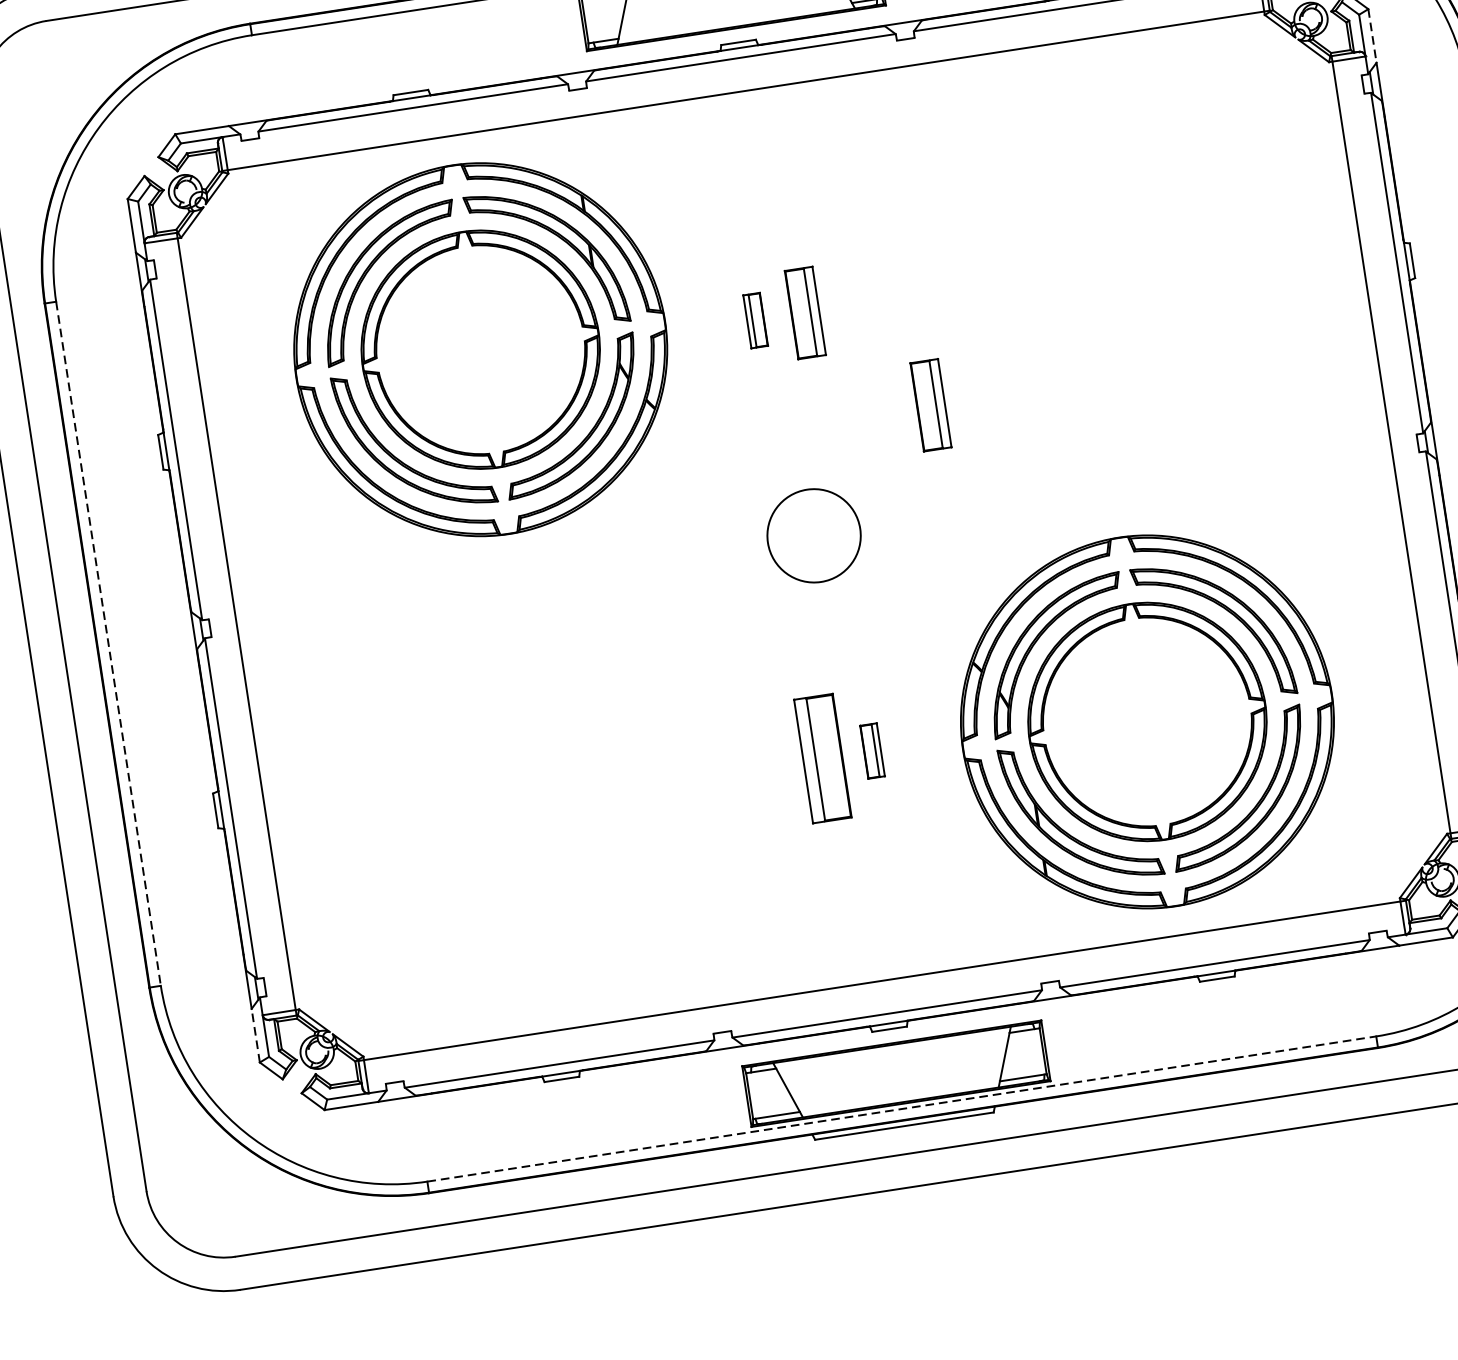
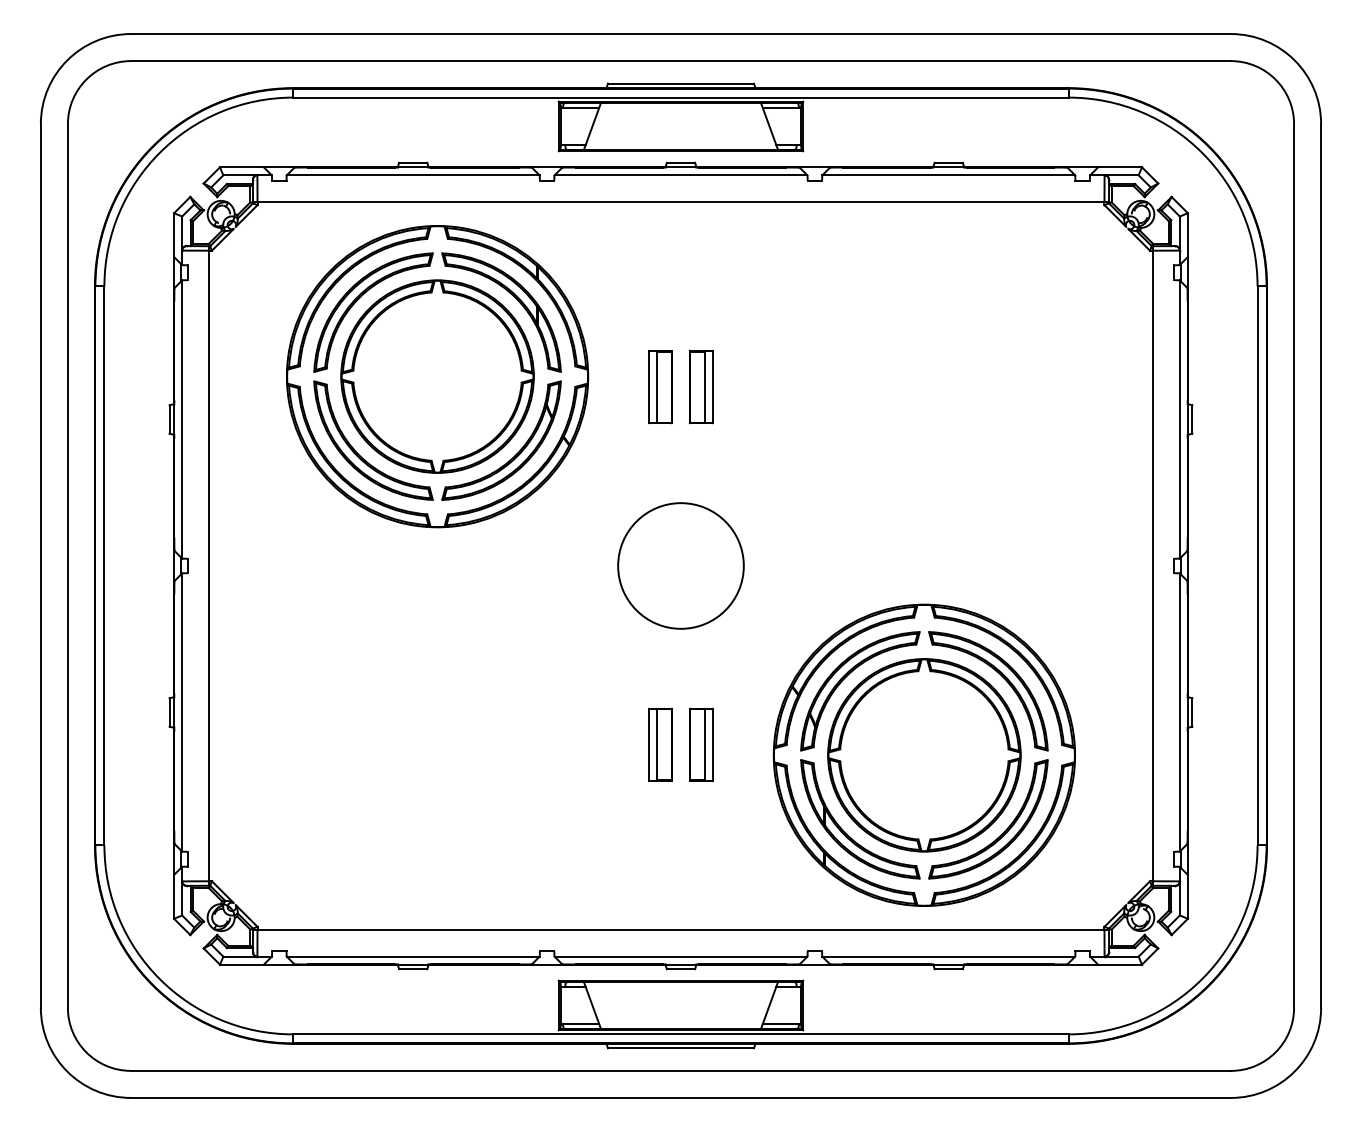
line: (1372, 36) -> (1187, 235), dashed -> solid
part: (755, 320) -> (660, 386), size x1.67
part: (931, 404) -> (790, 475), removed
circle: (813, 535) -> (680, 565), size x1.67
line: (108, 644) -> (104, 566), dashed -> solid
part: (872, 750) -> (701, 744), size x1.67
part: (822, 758) -> (660, 744), size x0.71
line: (256, 1035) -> (174, 896), dashed -> solid
line: (902, 1109) -> (681, 1034), dashed -> solid

